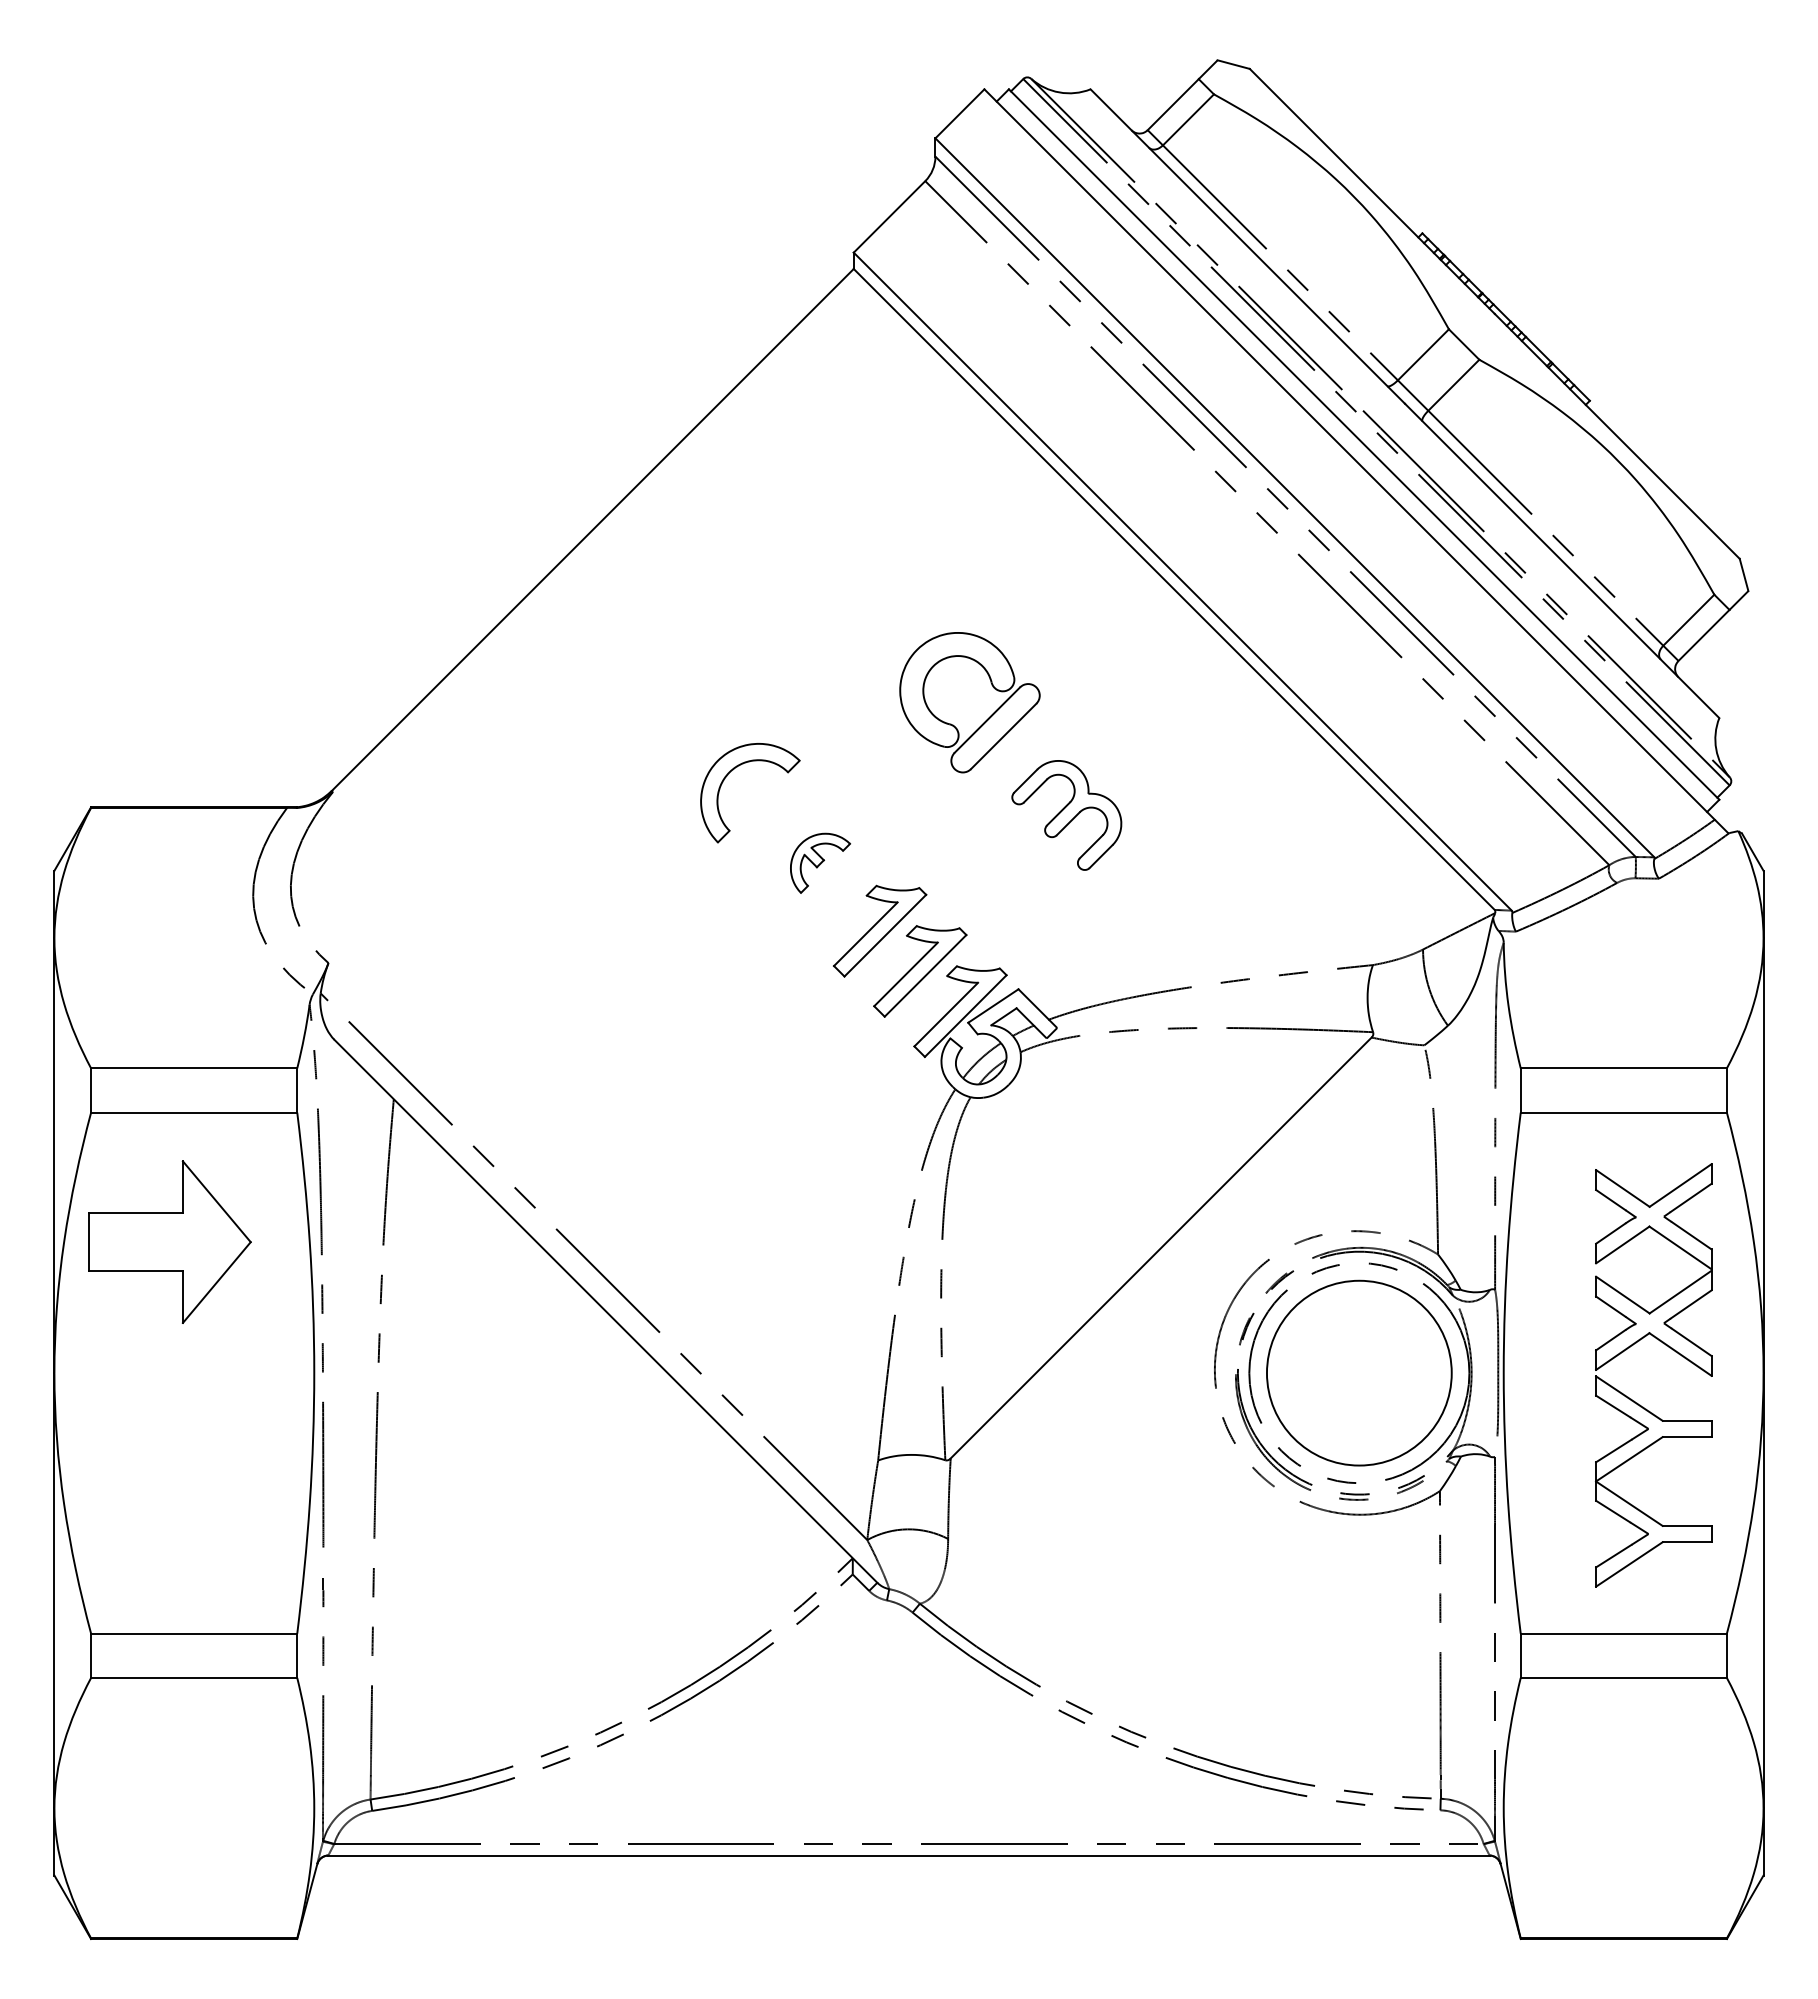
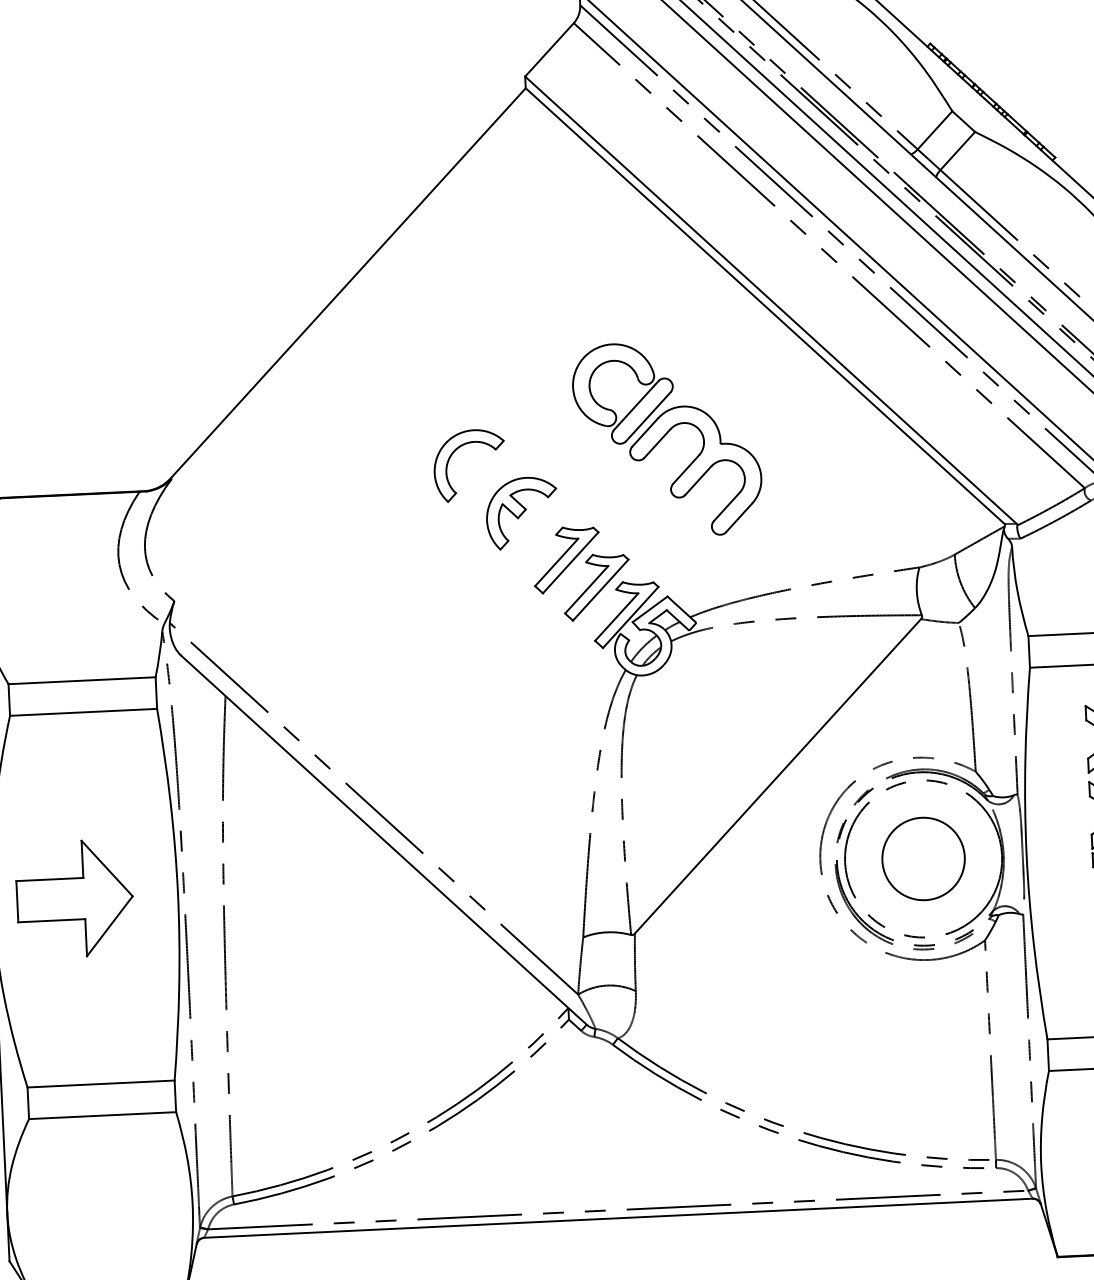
part: (1066, 815) -> (695, 470), size x1.67
part: (820, 863) -> (522, 513), size x1.67
part: (169, 1241) -> (74, 898), moved
circle: (1359, 1372) -> (923, 858), size x0.62

